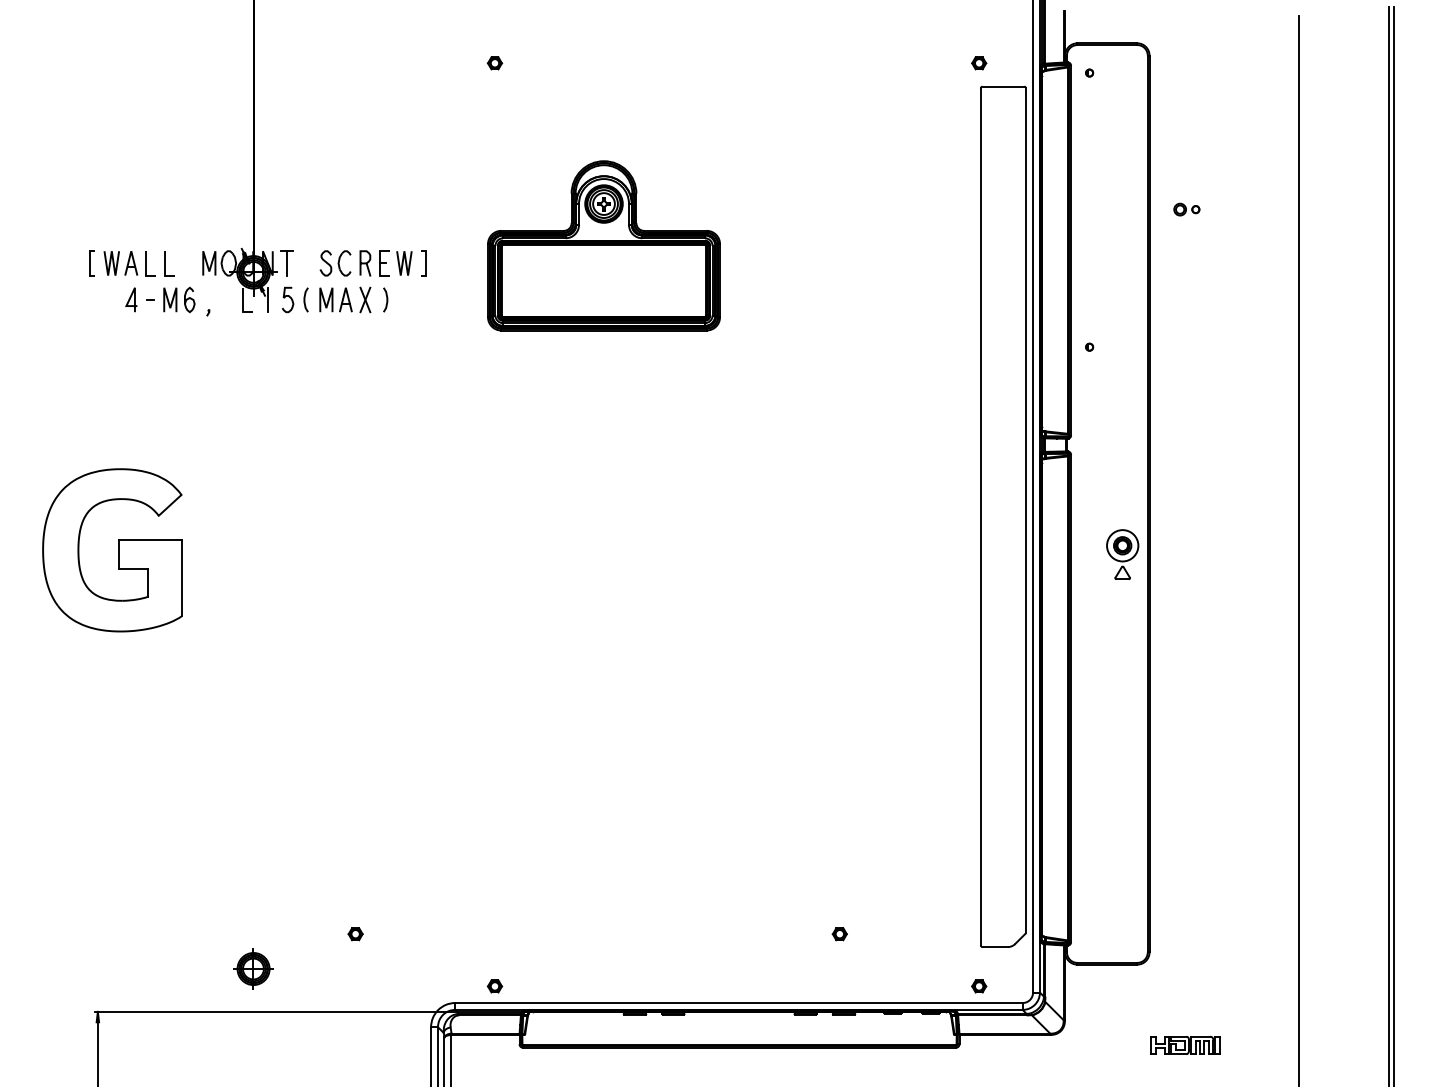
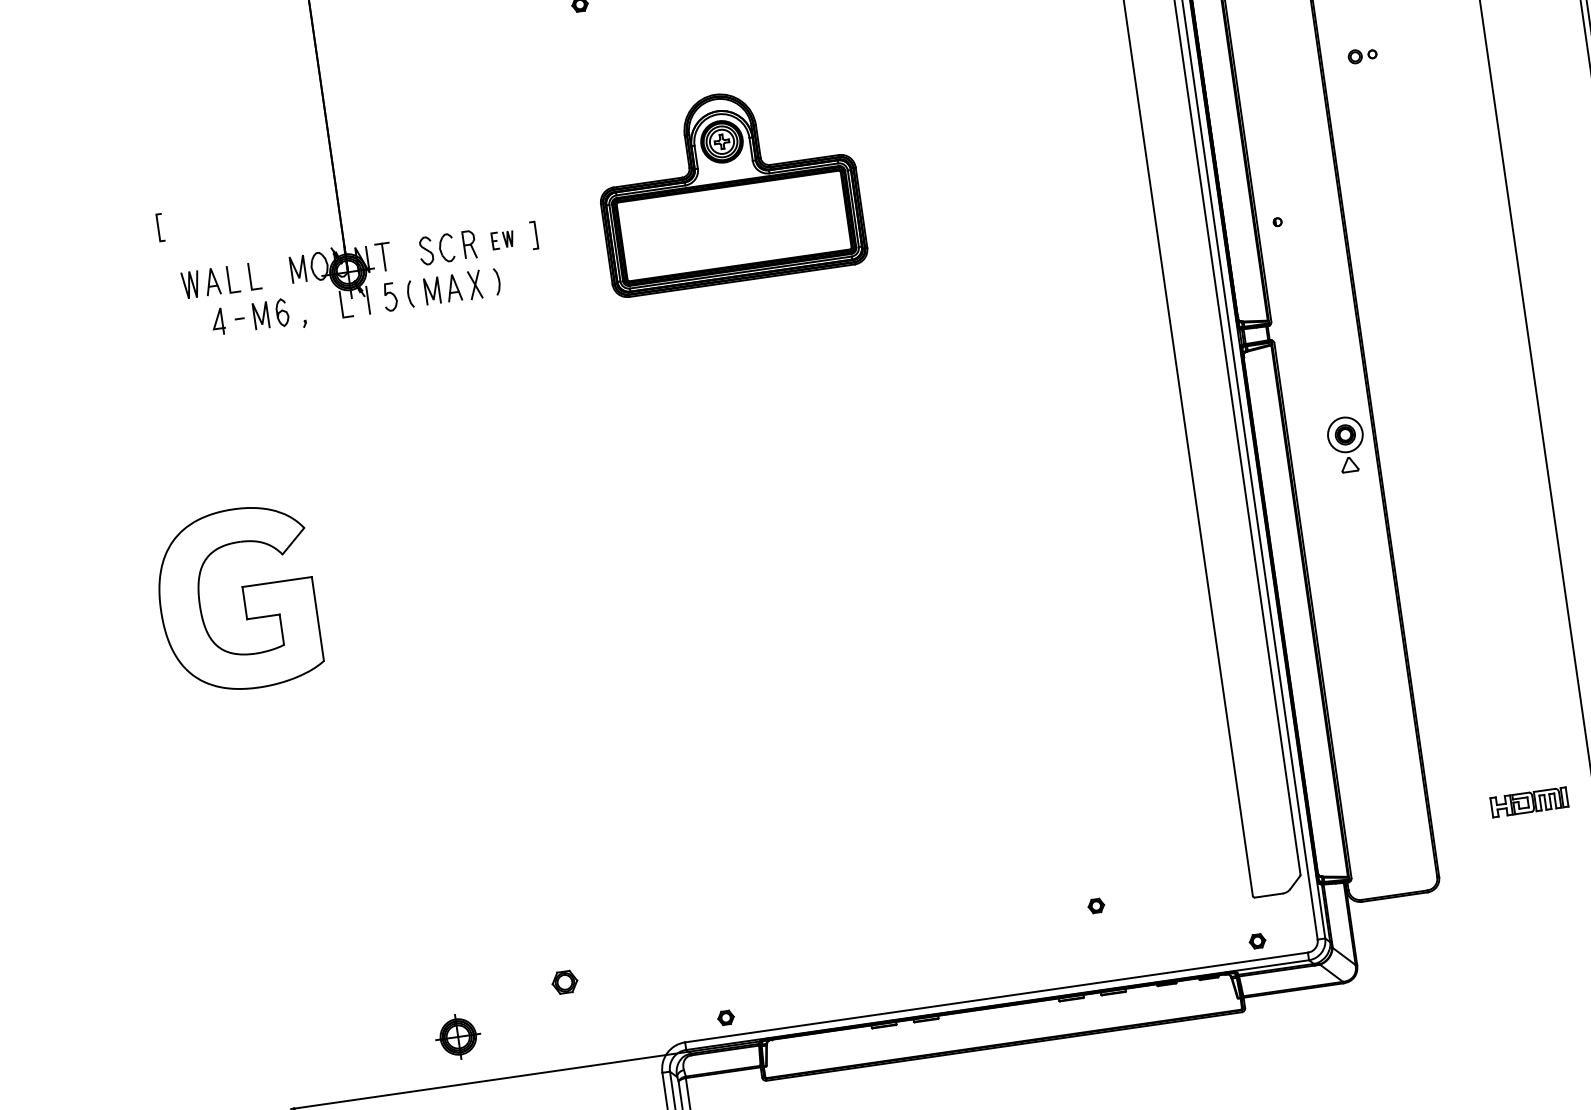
line: (90, 263) -> (159, 227), moved
part: (395, 263) -> (502, 240), size x0.6
part: (355, 934) -> (564, 982), size x1.6
part: (1185, 1044) -> (1529, 801), moved

